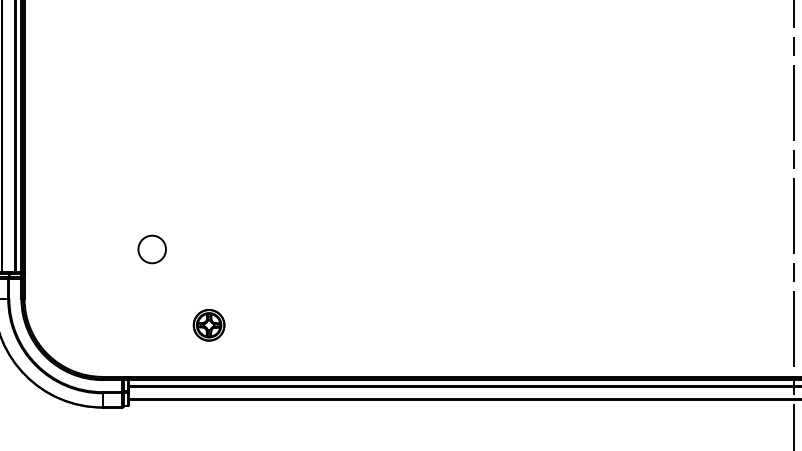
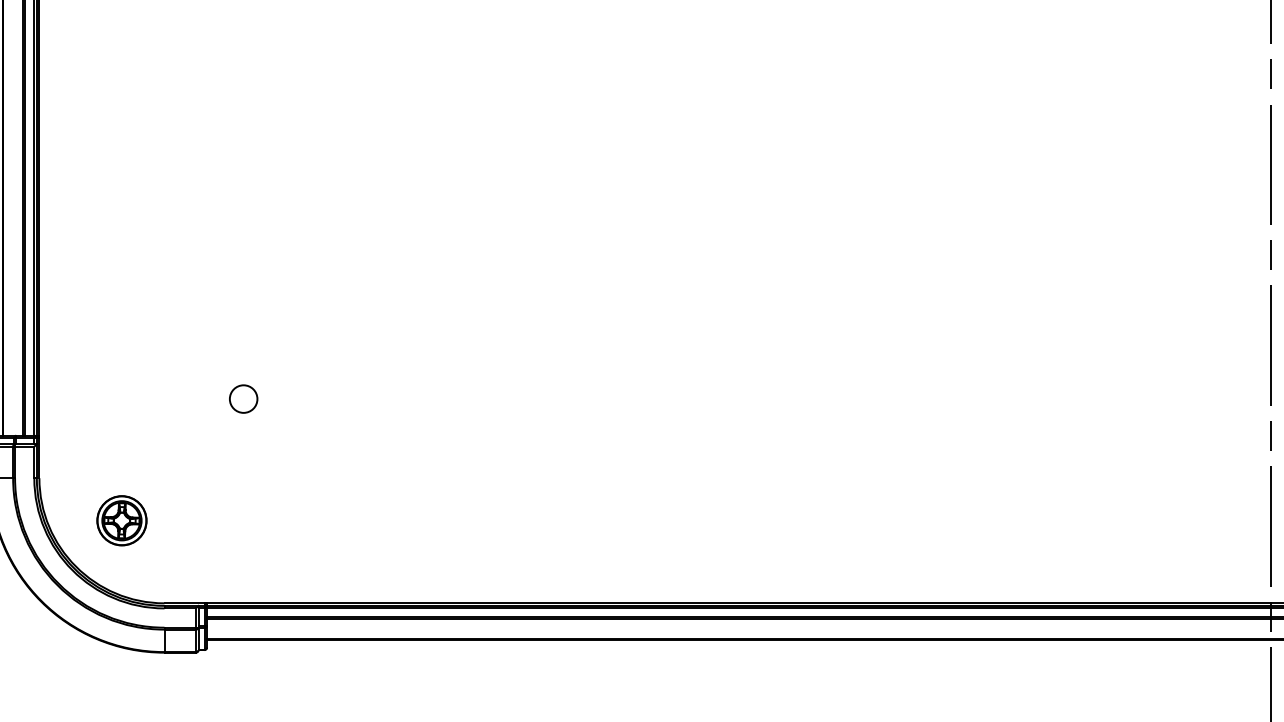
circle: (151, 248) -> (242, 397), size x0.62
part: (208, 325) -> (120, 521), moved

